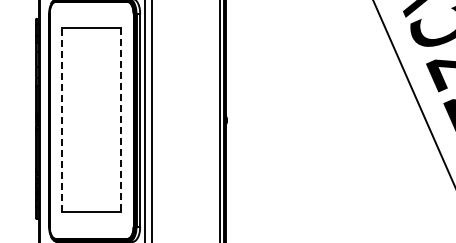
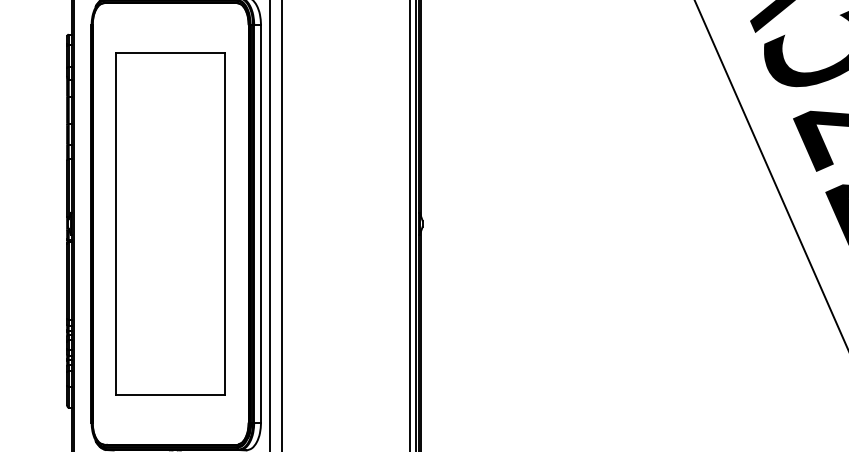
line: (62, 120) -> (116, 224), dashed -> solid
line: (120, 120) -> (224, 224), dashed -> solid

